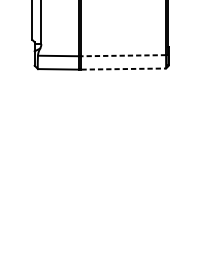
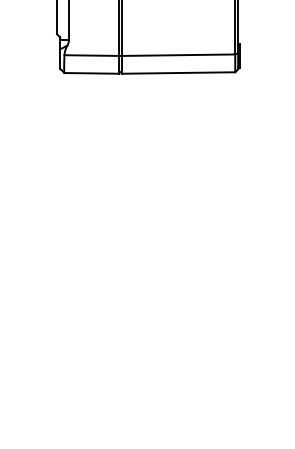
line: (123, 55) -> (178, 55), dashed -> solid
line: (124, 69) -> (179, 73), dashed -> solid

